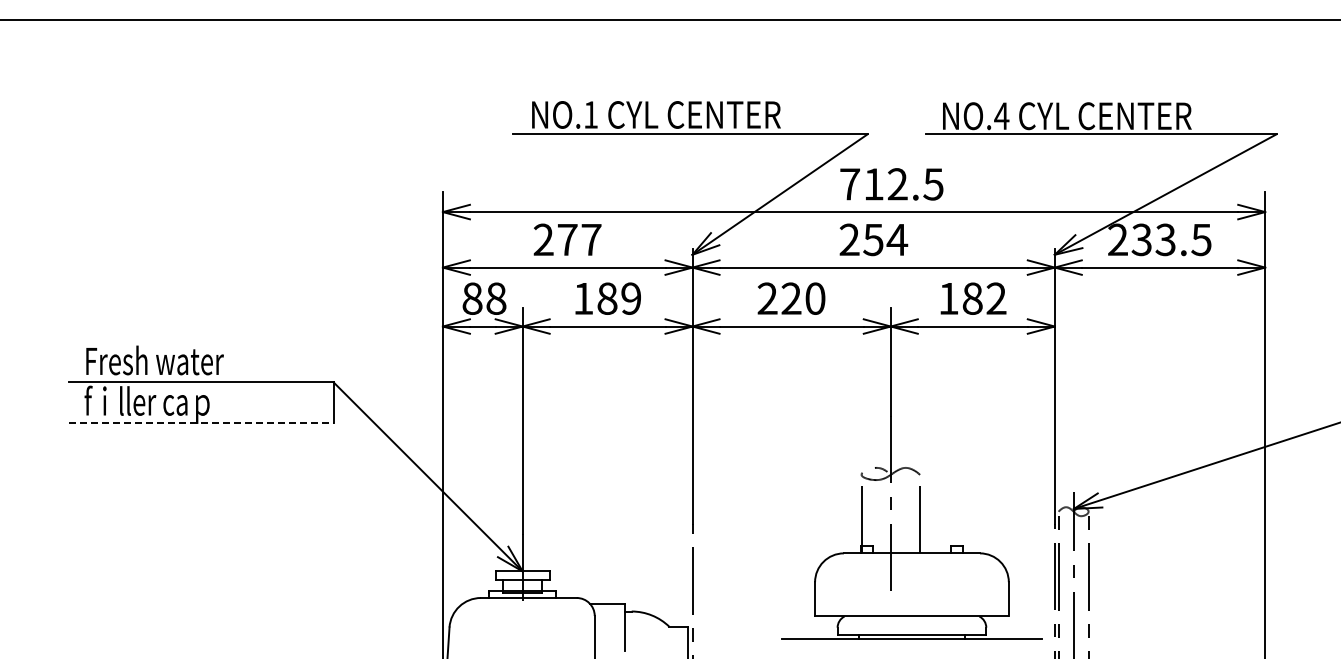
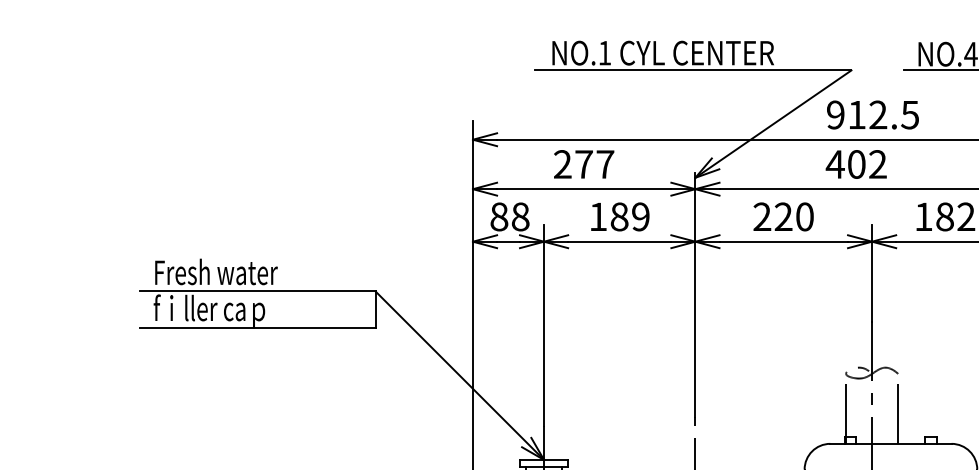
text: (850, 184) -> (836, 115), 712.5 -> 912.5
text: (873, 239) -> (856, 164), 254 -> 402
line: (201, 422) -> (257, 327), dashed -> solid

